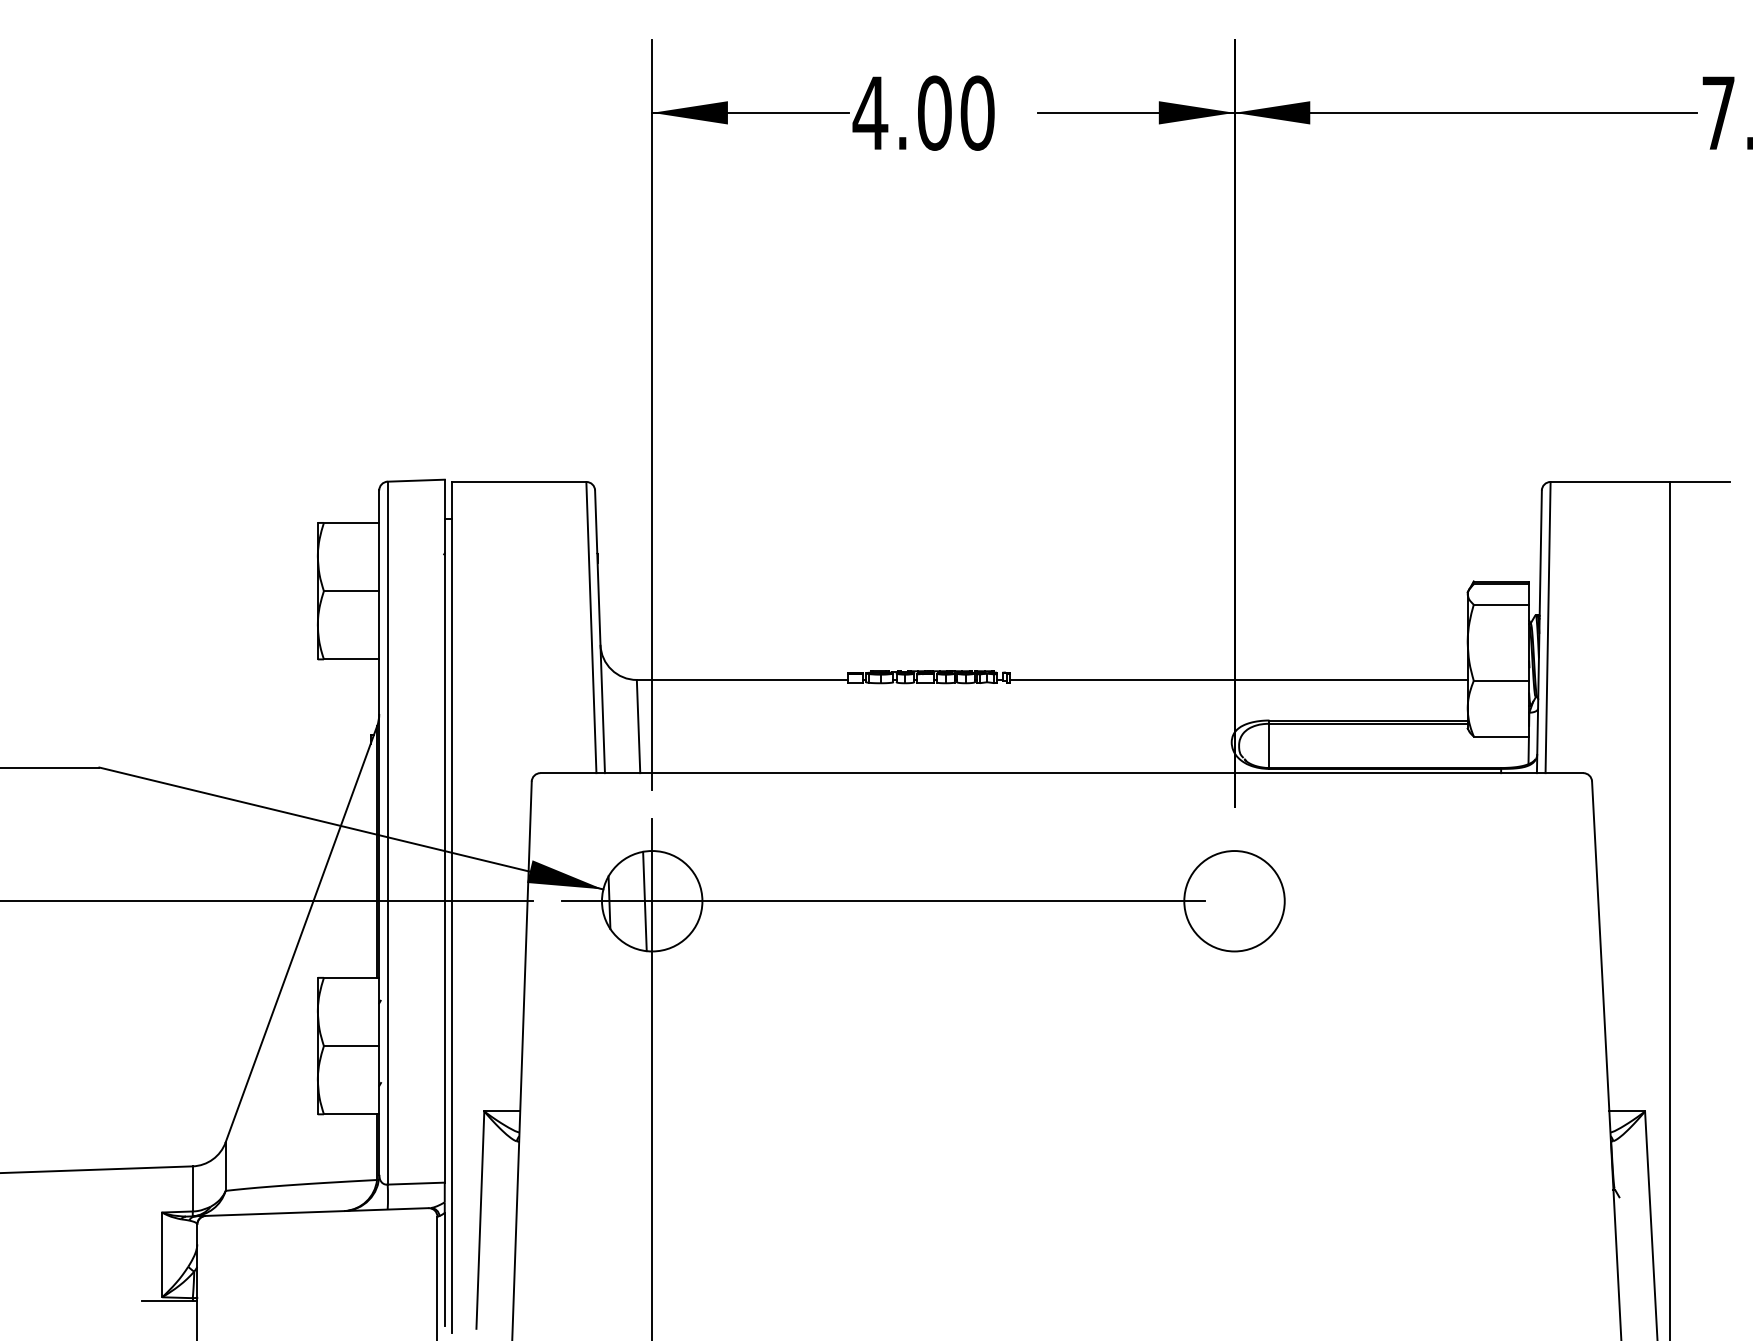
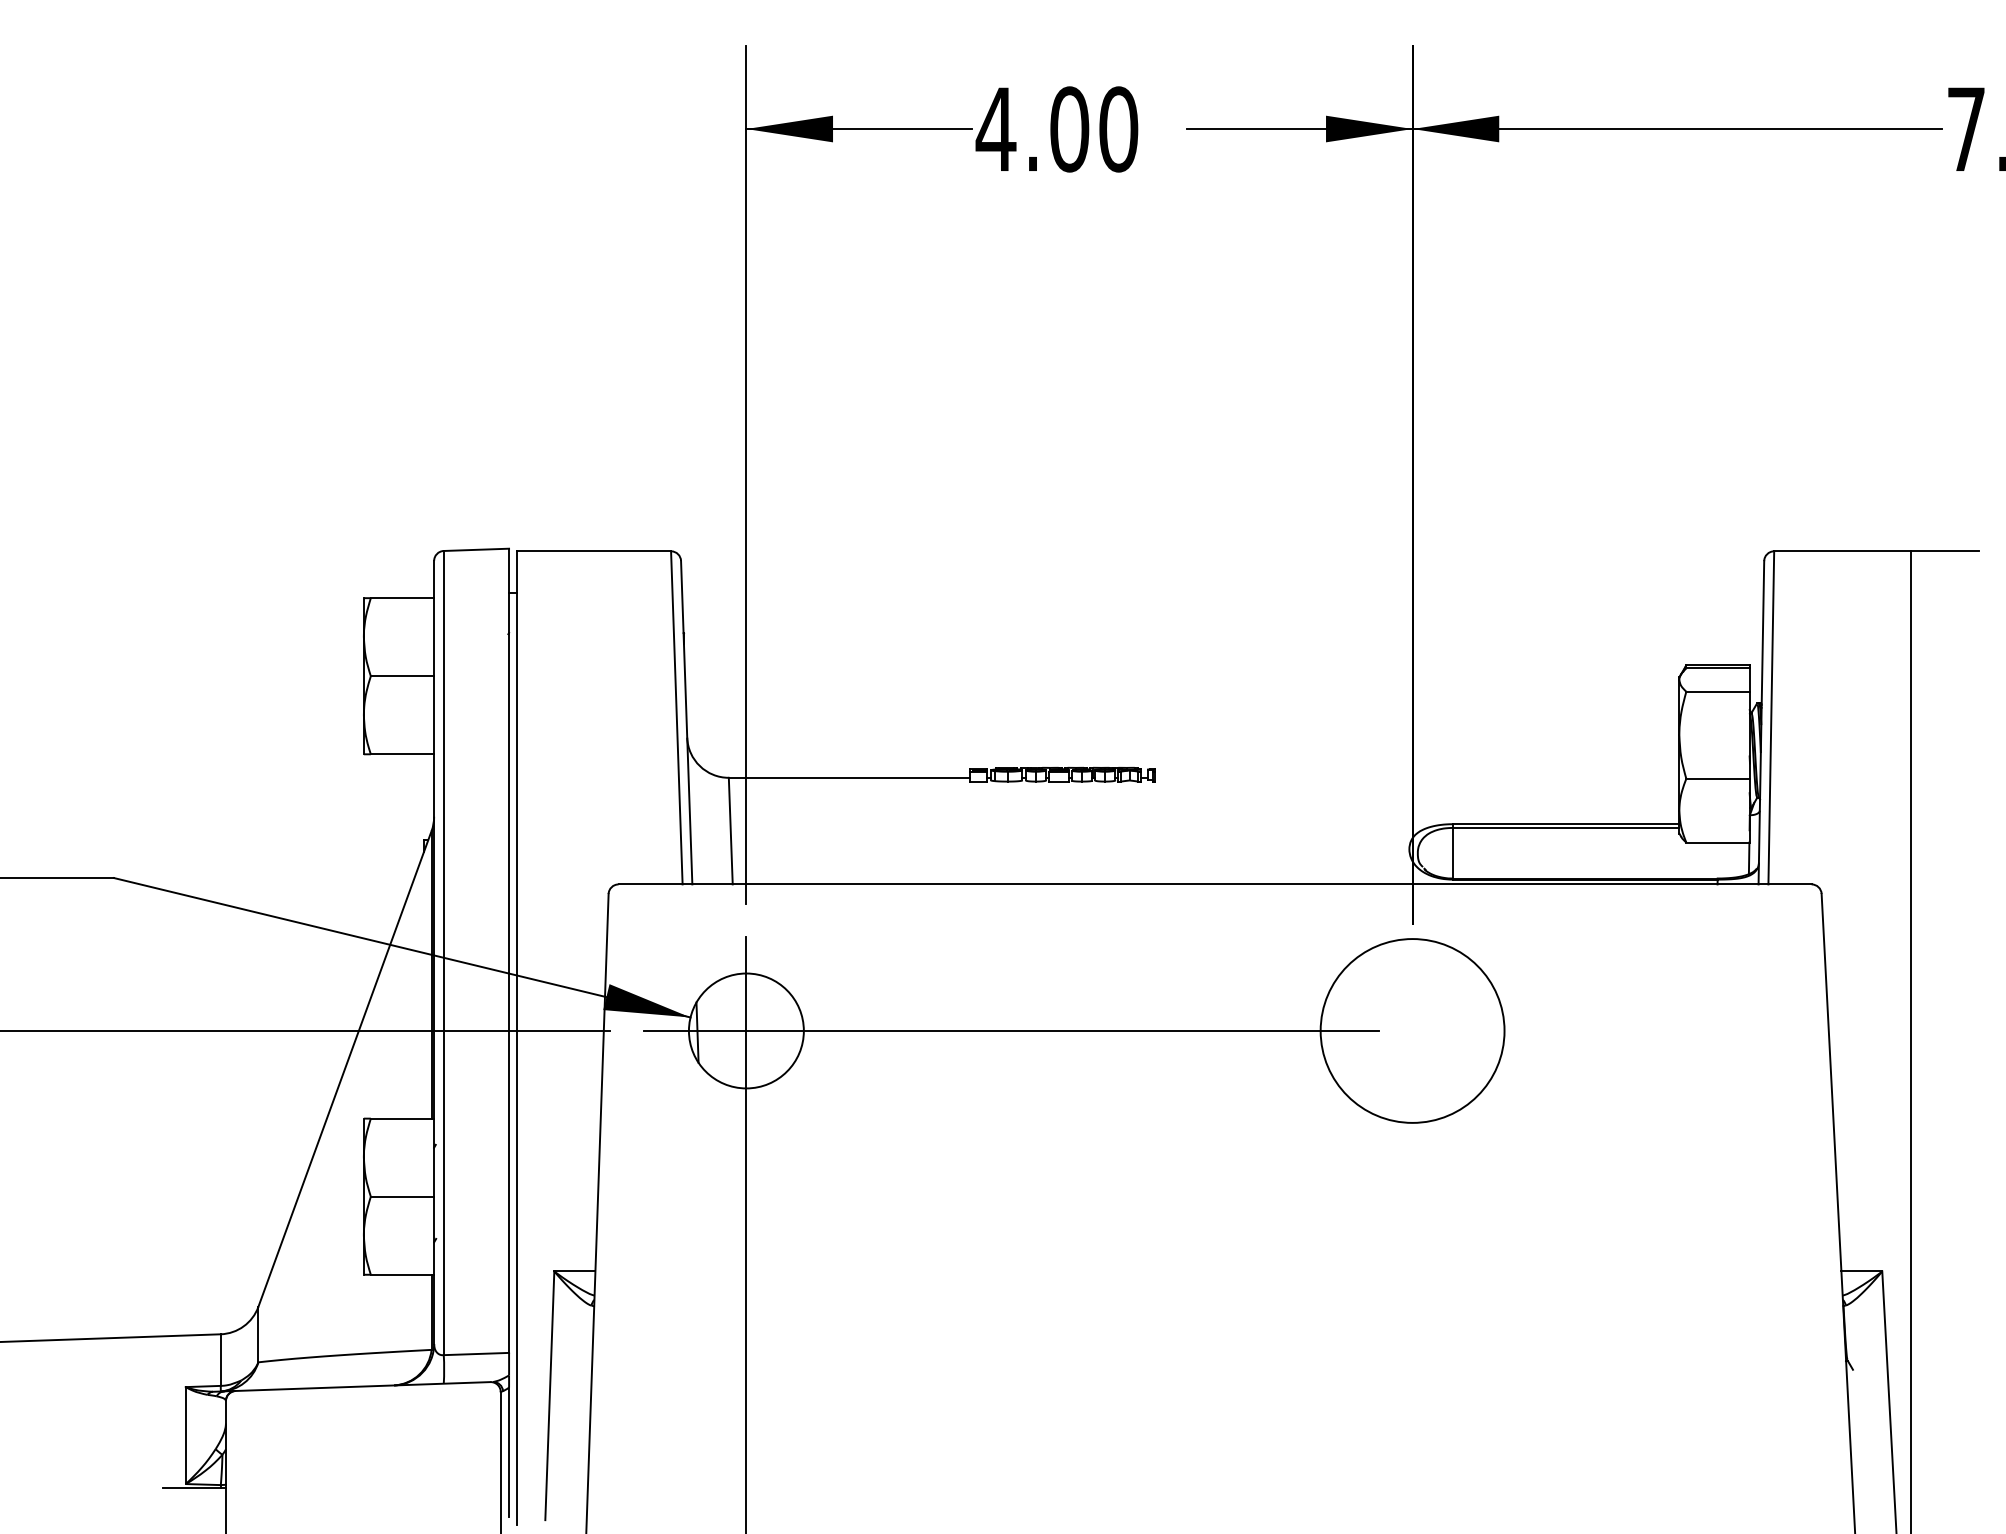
line: (1238, 679) -> (1417, 777), removed
circle: (1234, 900) -> (1412, 1030), size x1.6
line: (645, 901) -> (738, 1031), removed

